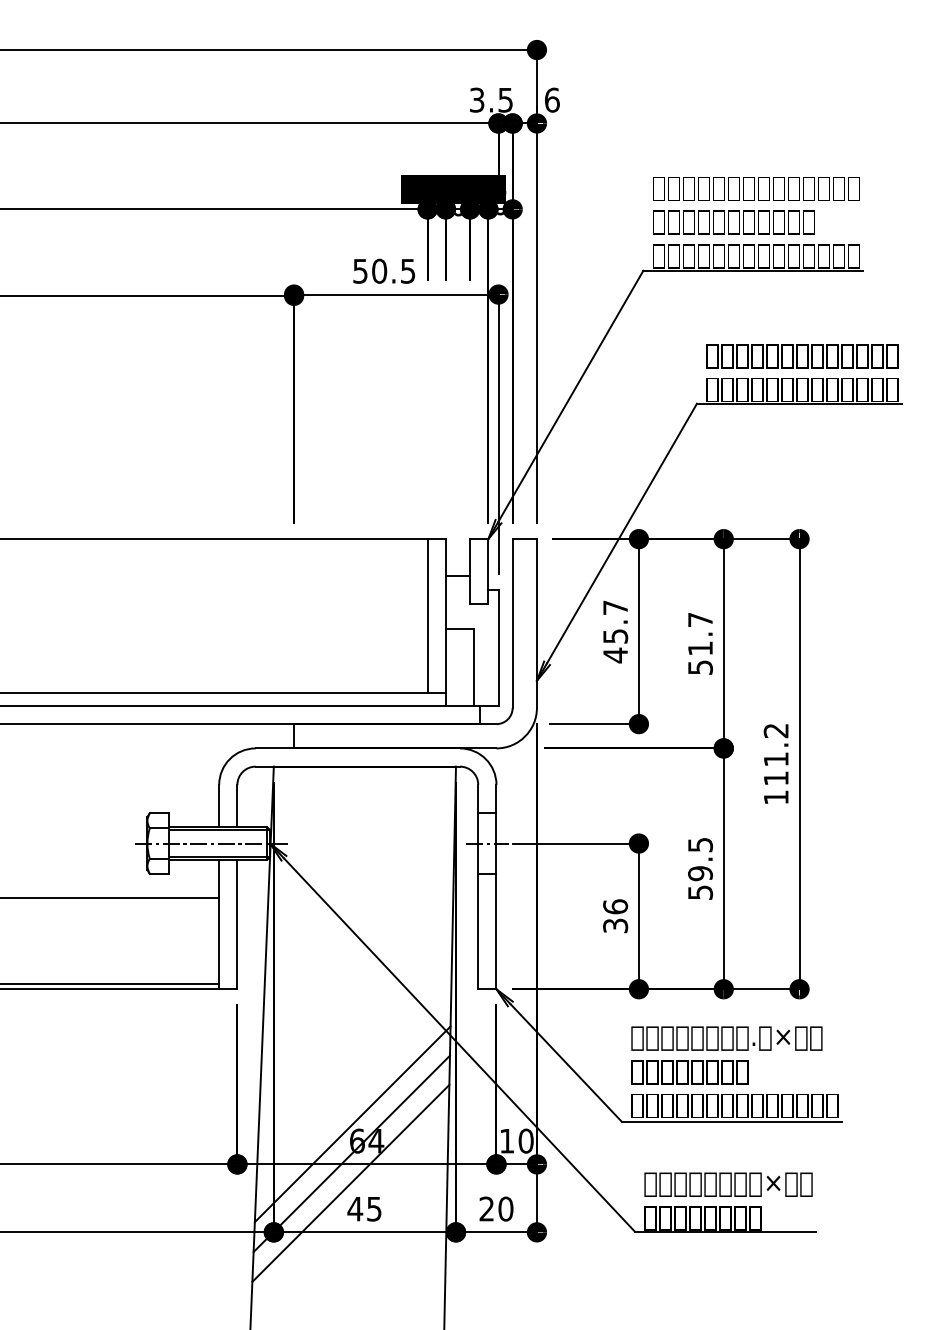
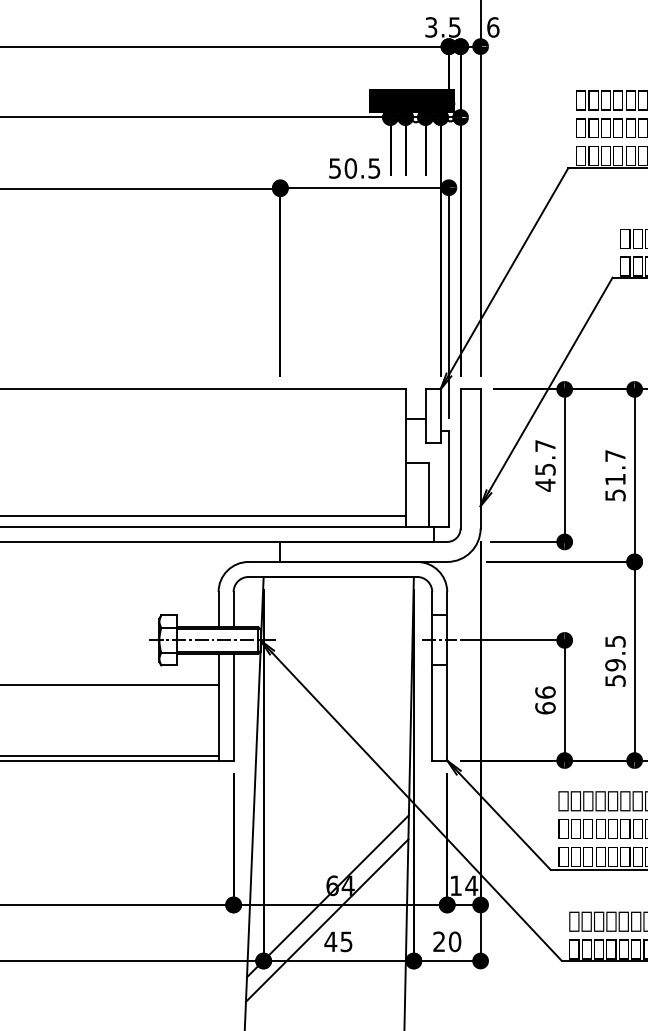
line: (427, 615) -> (390, 452), removed
text: (615, 925) -> (545, 707), 36 -> 66
line: (352, 1124) -> (328, 872), removed
text: (526, 1140) -> (472, 885), 10 -> 14

